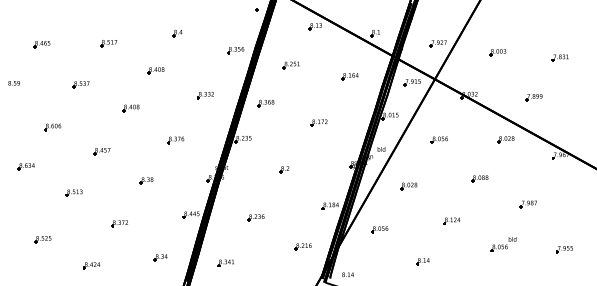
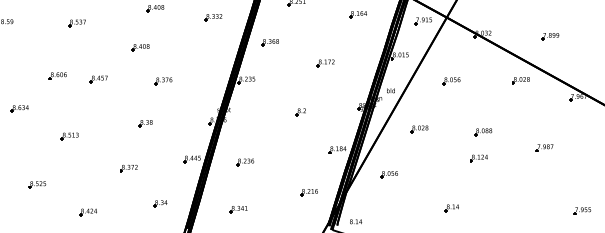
part: (205, 95) -> (213, 17), moved
part: (130, 108) -> (140, 48), moved
part: (52, 127) -> (57, 76), moved
part: (175, 140) -> (163, 81), moved
part: (101, 151) -> (98, 79), moved
part: (284, 169) -> (301, 111), moved
part: (479, 178) -> (482, 131), moved
part: (255, 217) -> (244, 161), moved
part: (451, 220) -> (478, 157), moved
part: (119, 223) -> (128, 168), moved
part: (503, 244) -> (518, 190), removed
part: (564, 249) -> (582, 211), moved
part: (422, 261) -> (451, 207), moved
part: (225, 262) -> (238, 208), moved

